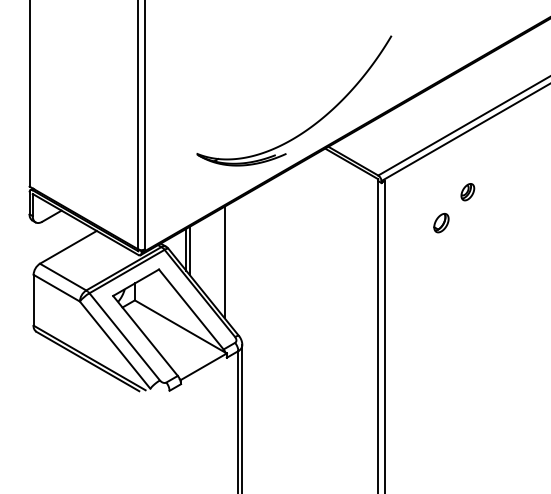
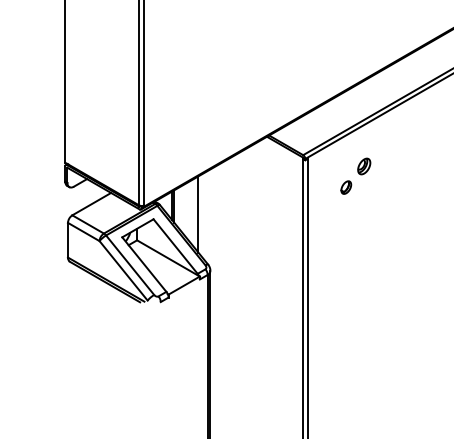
part: (311, 124) -> (257, 120), removed
part: (468, 192) -> (364, 166), size x1.4

